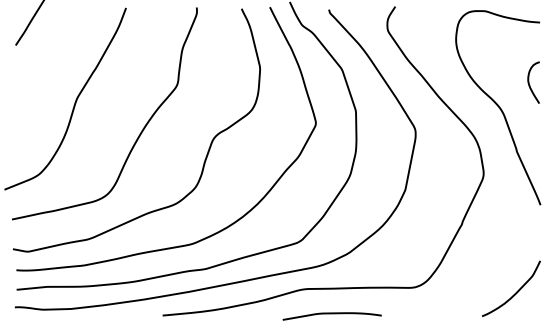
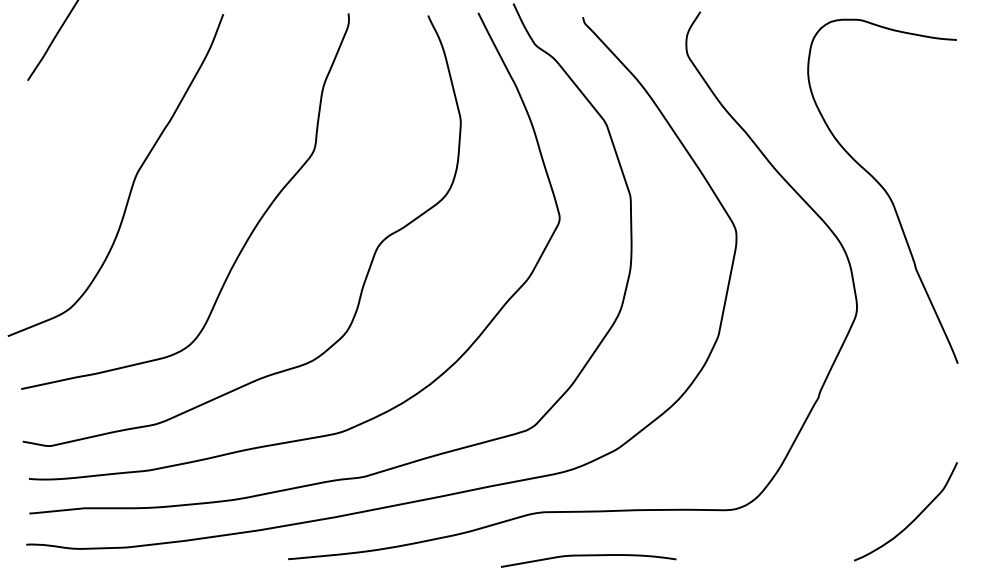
curve: (529, 82) -> (938, 146), removed

